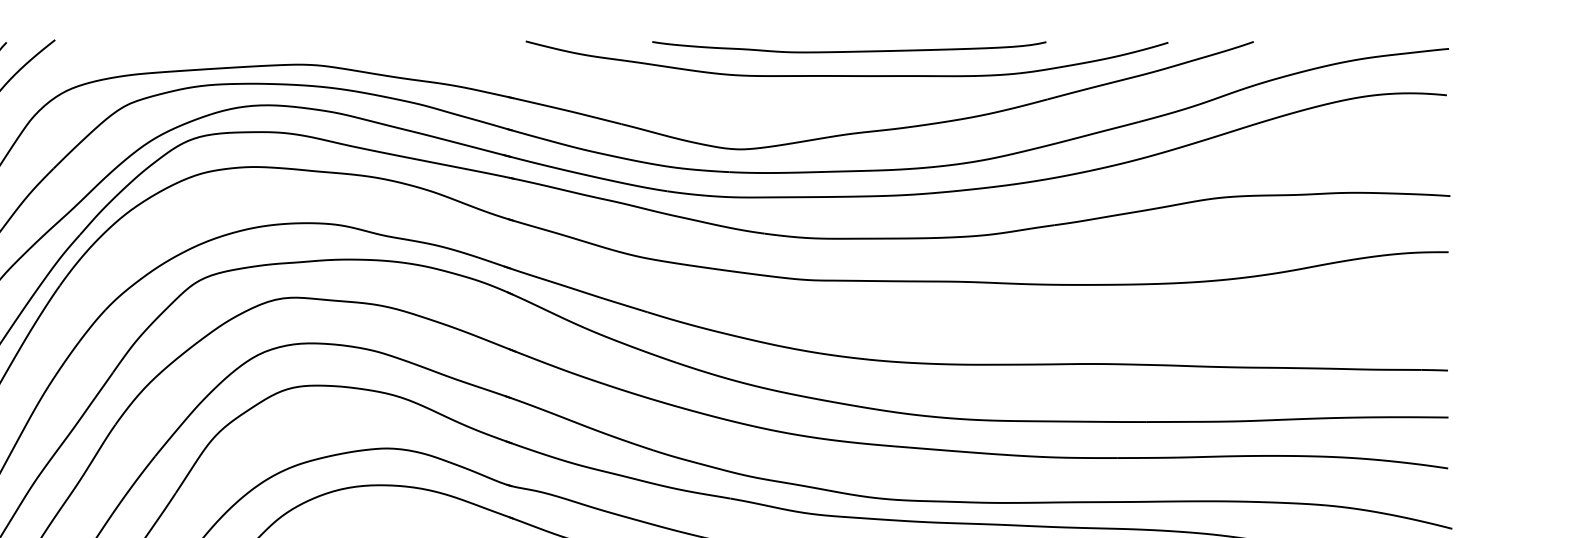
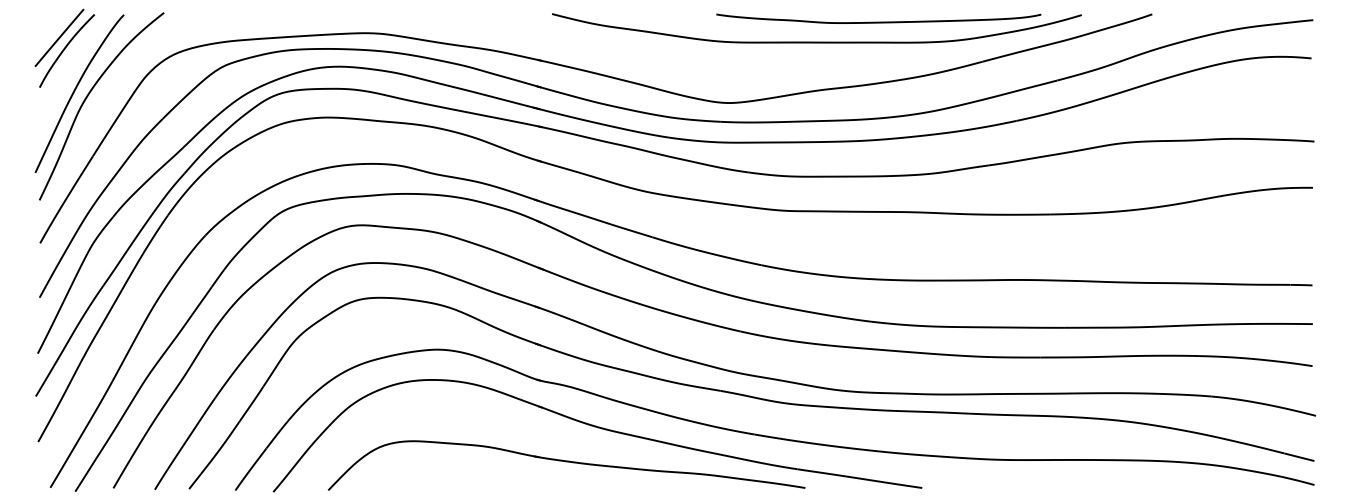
curve: (848, 50) -> (878, 21), moved

